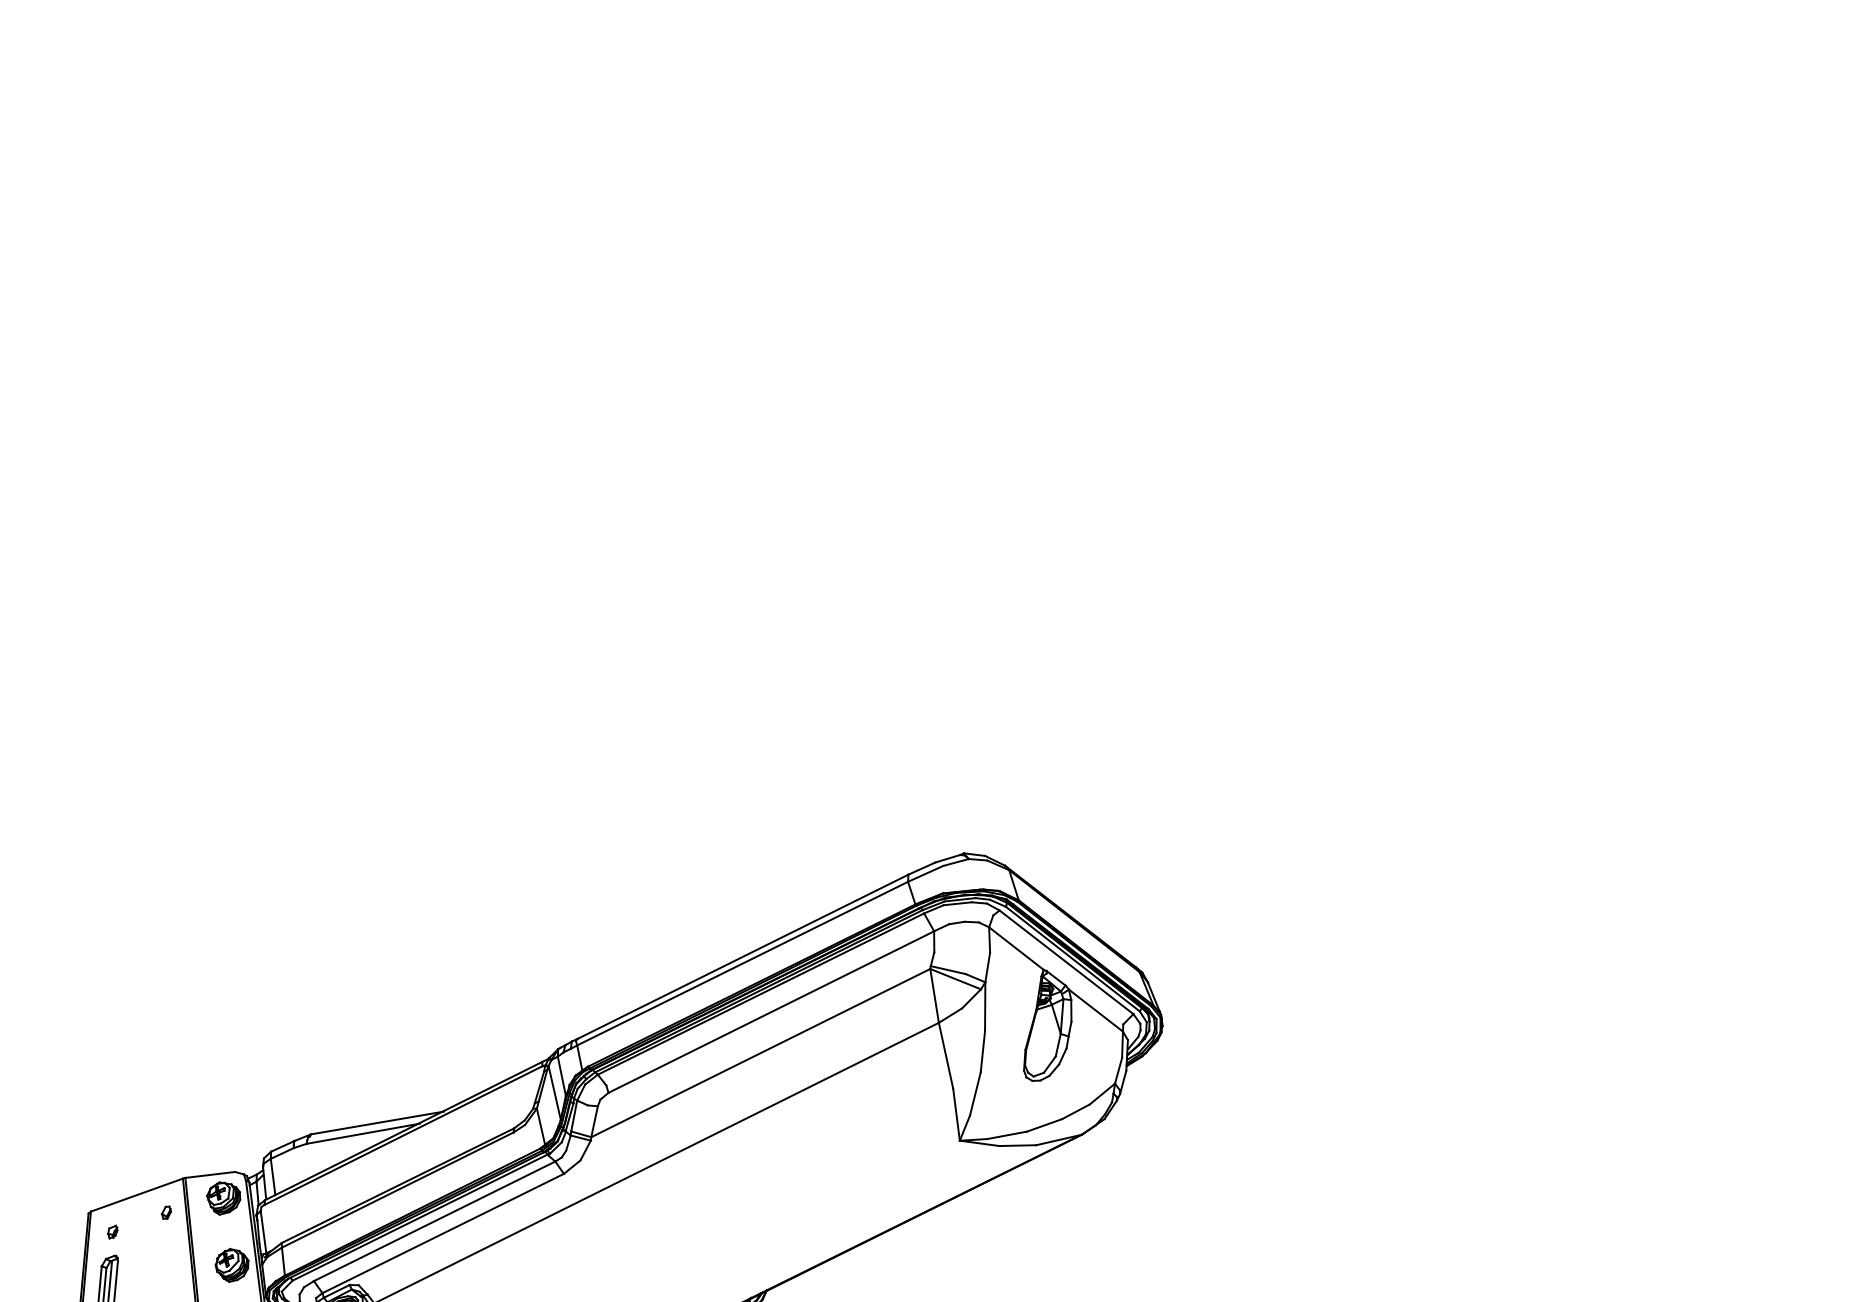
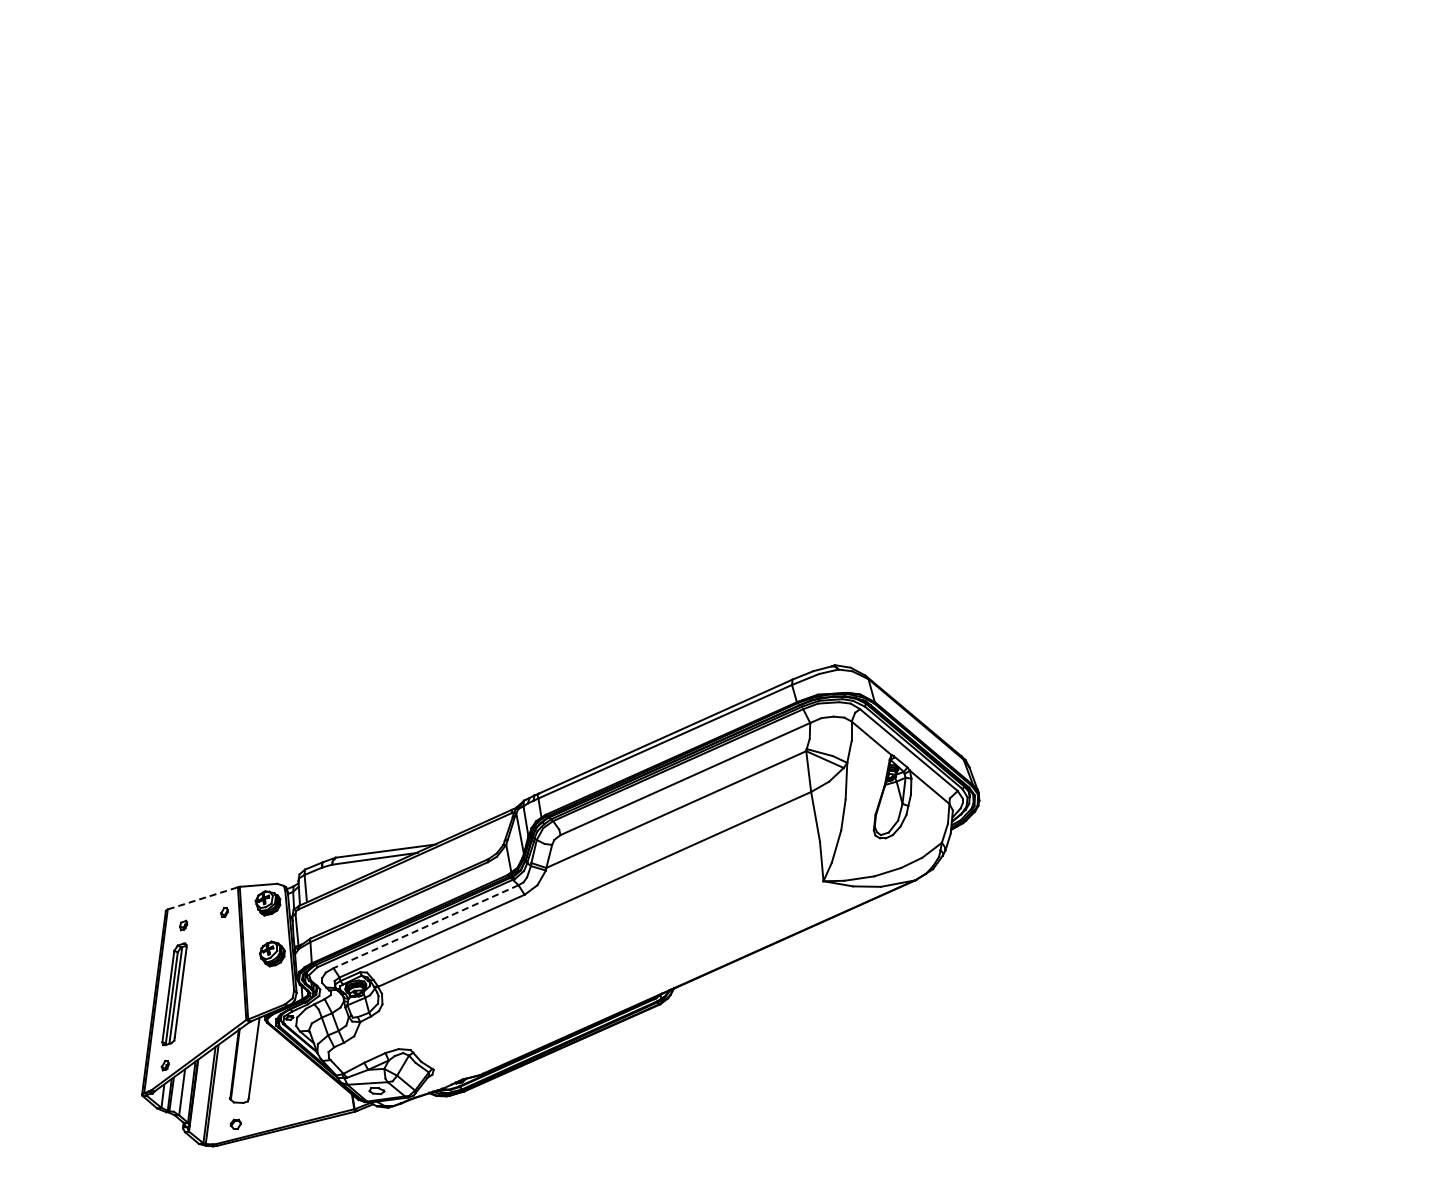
line: (136, 1195) -> (202, 898), solid -> dashed
line: (433, 1221) -> (425, 926), solid -> dashed

